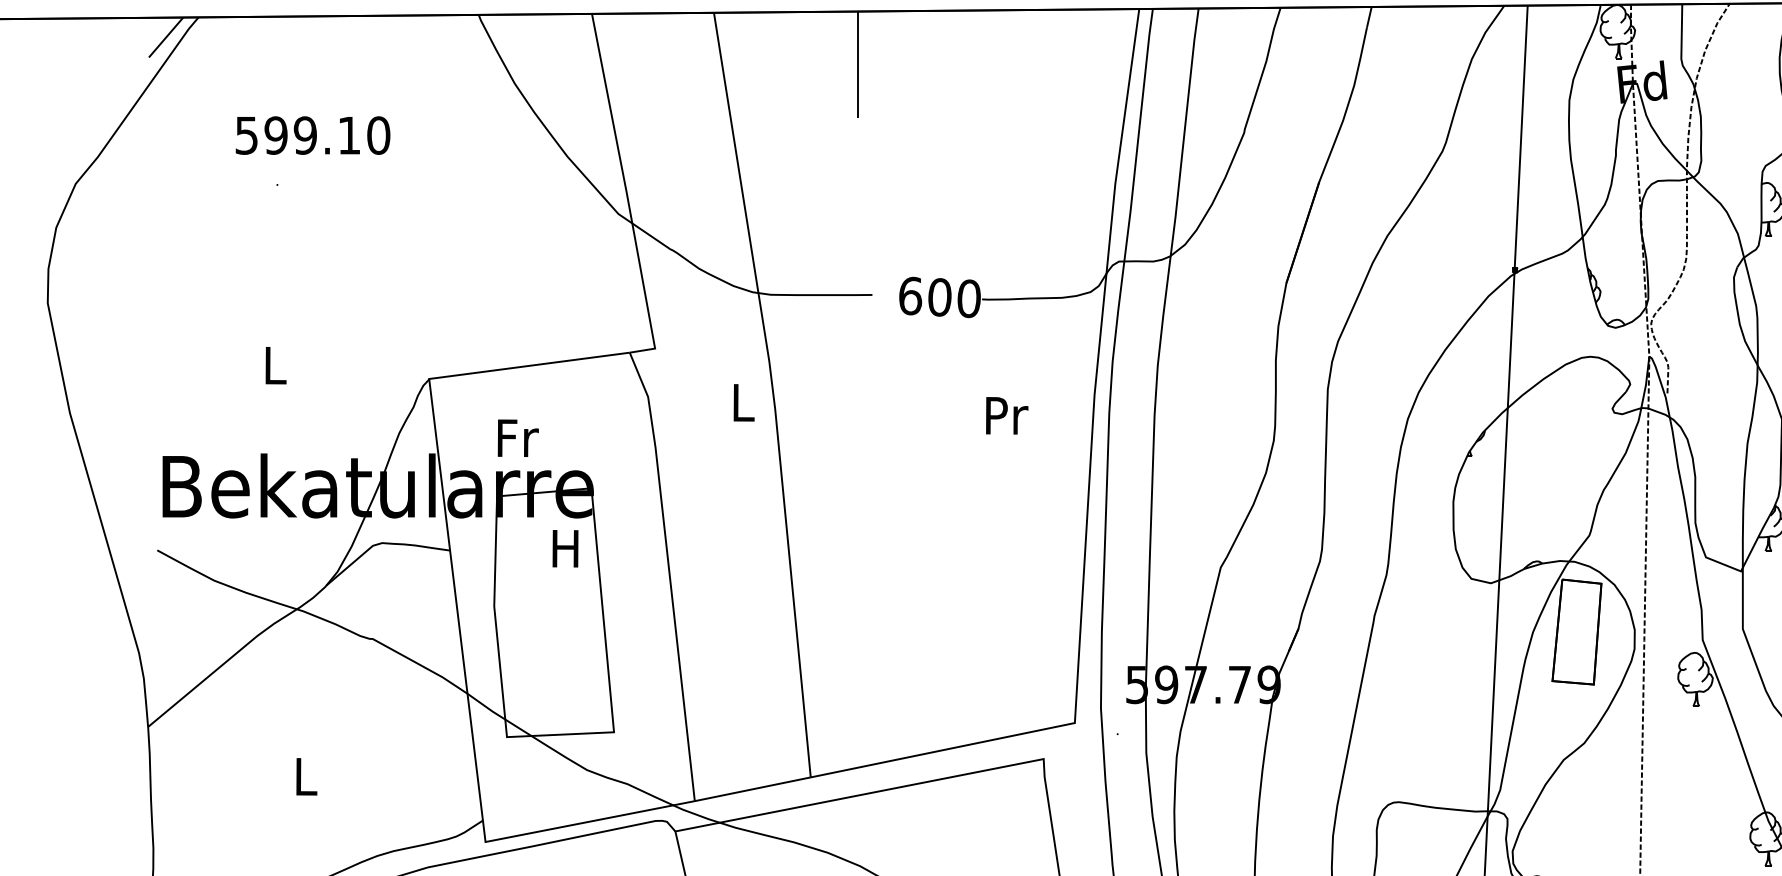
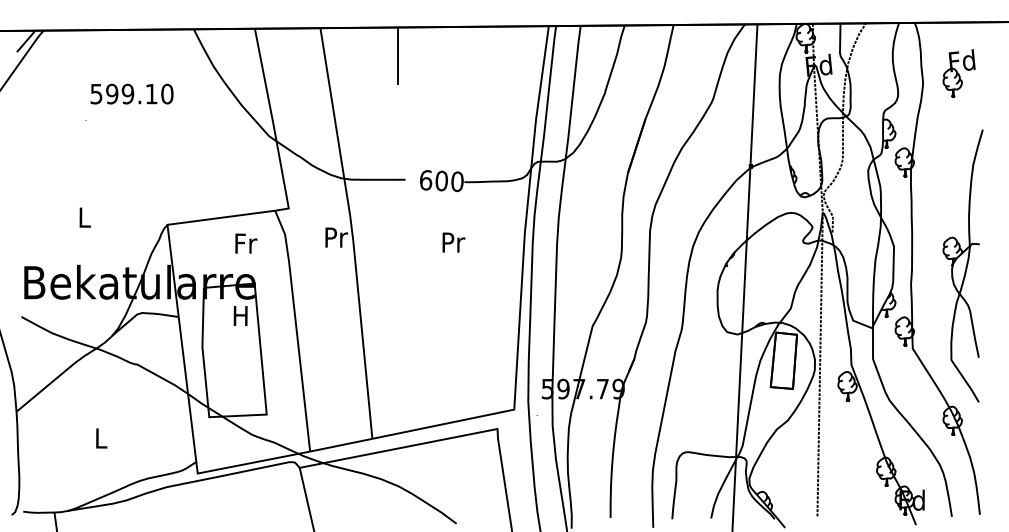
text: (311, 134) -> (131, 93), moved
text: (743, 402) -> (336, 237), L -> Pr
text: (1006, 415) -> (453, 242), moved
text: (518, 437) -> (246, 243), moved

